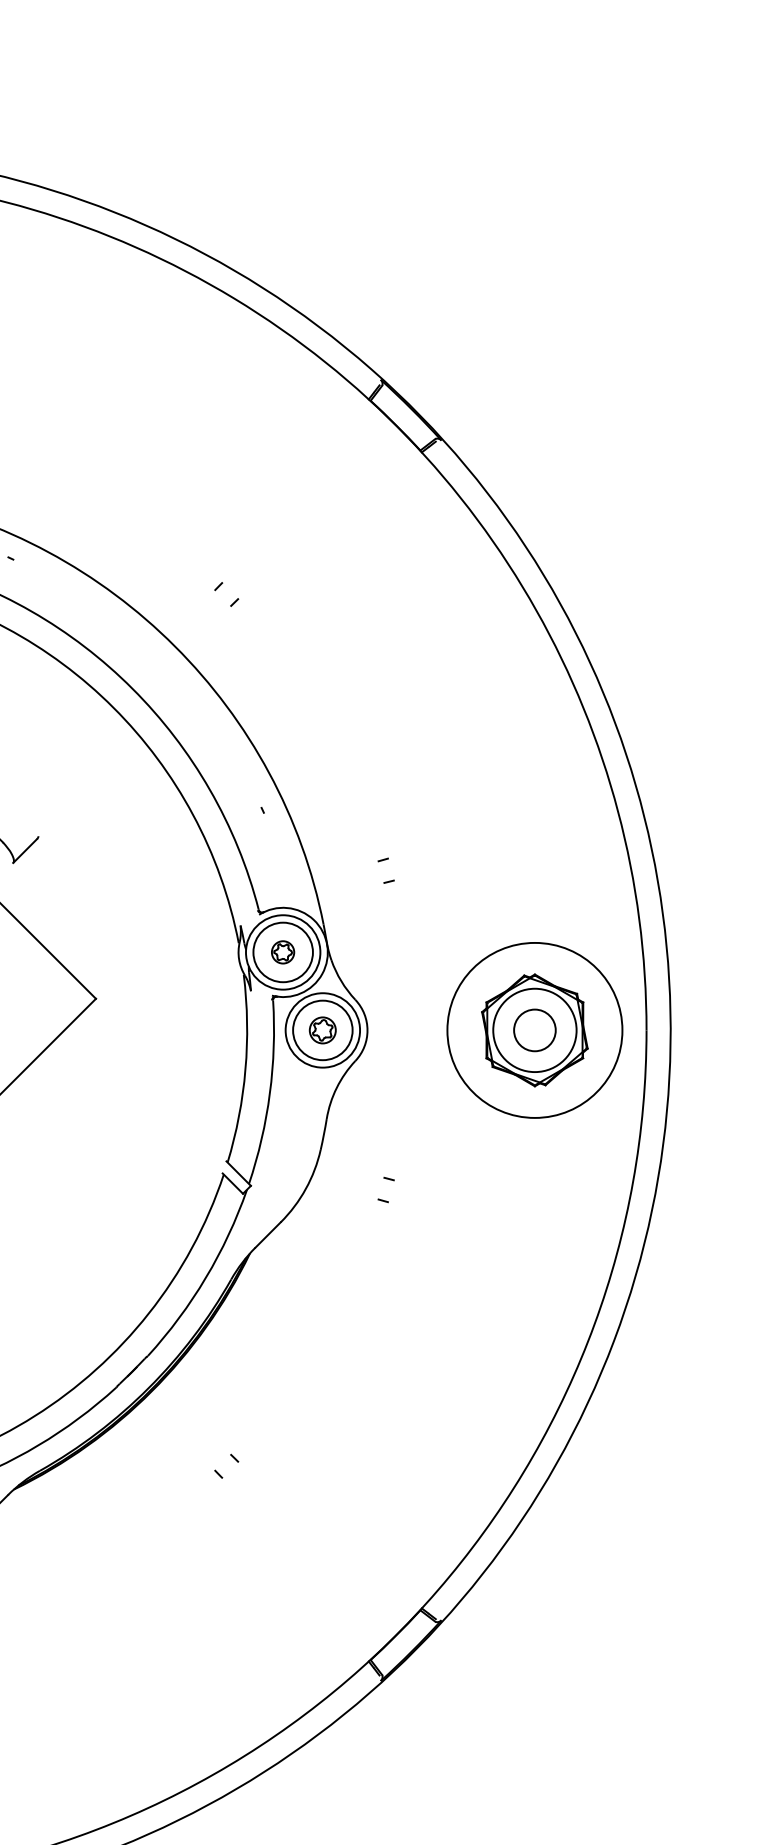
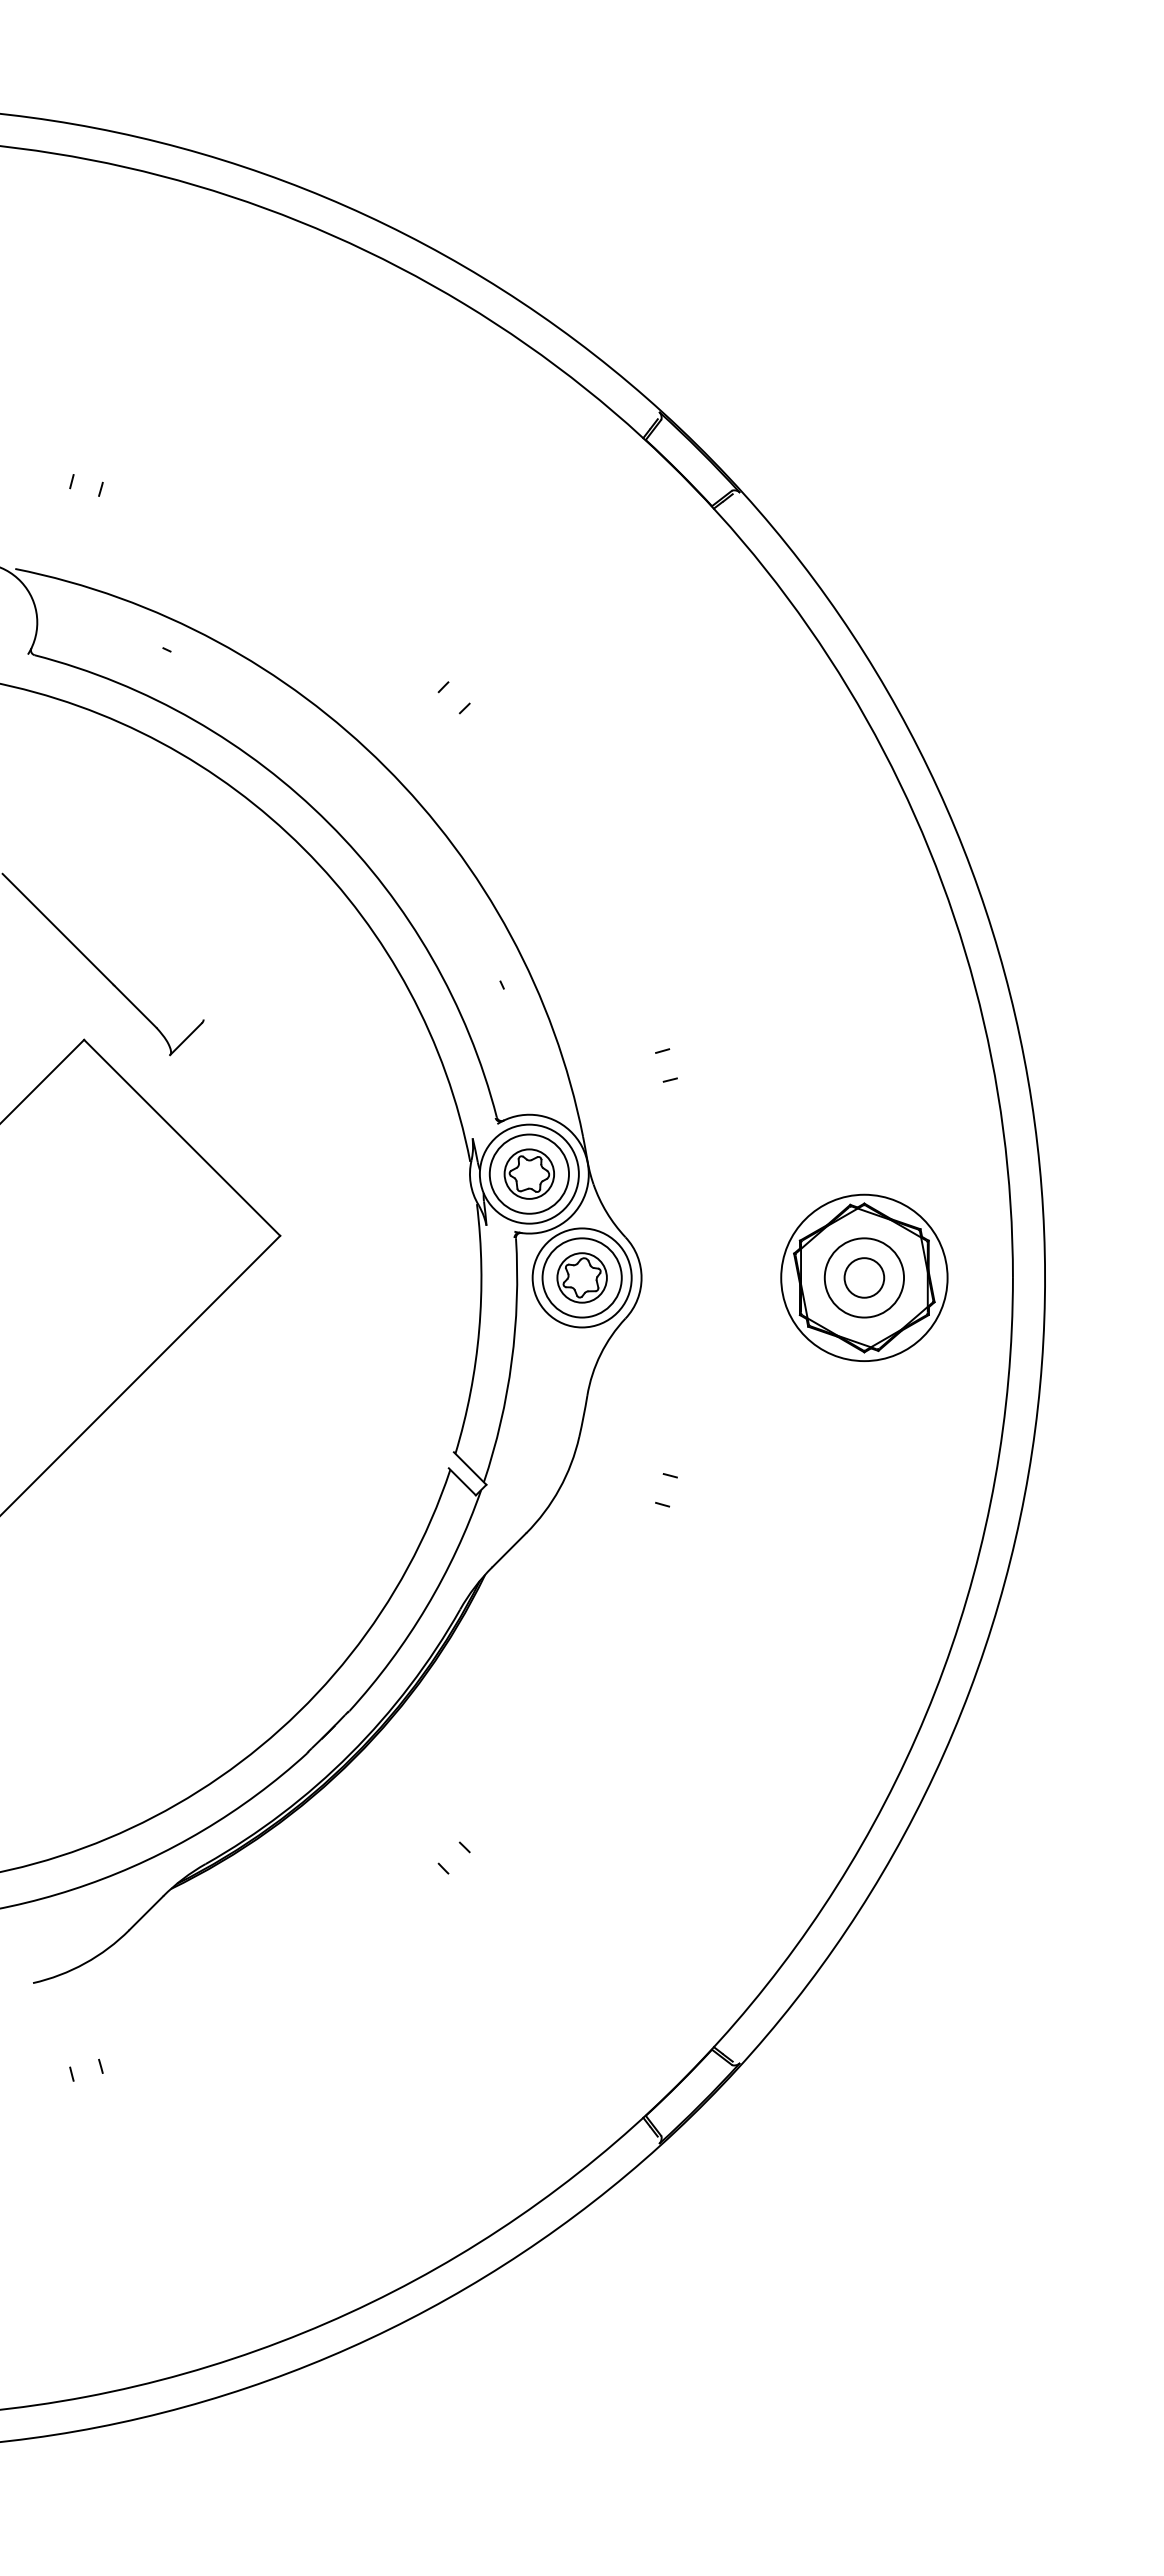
part: (282, 951) -> (528, 1173), size x1.67
part: (322, 1030) -> (581, 1277), size x1.43
circle: (535, 1030) -> (864, 1277), size x0.71
circle: (535, 1030) -> (864, 1277), size x0.71
circle: (535, 1030) -> (864, 1277), size x0.71

